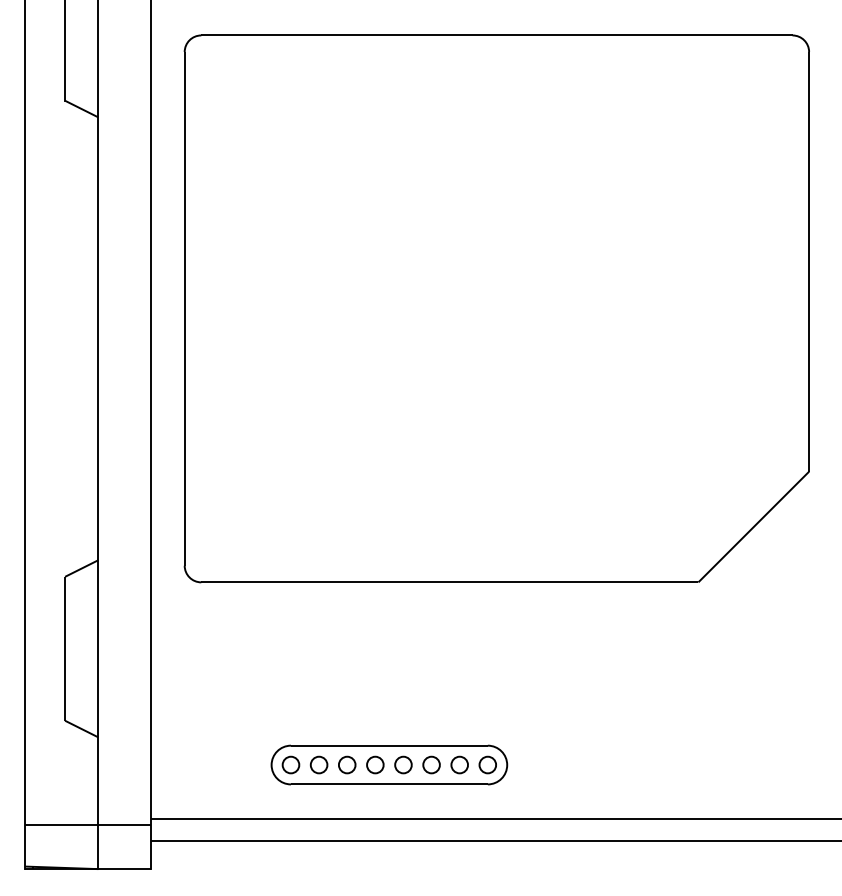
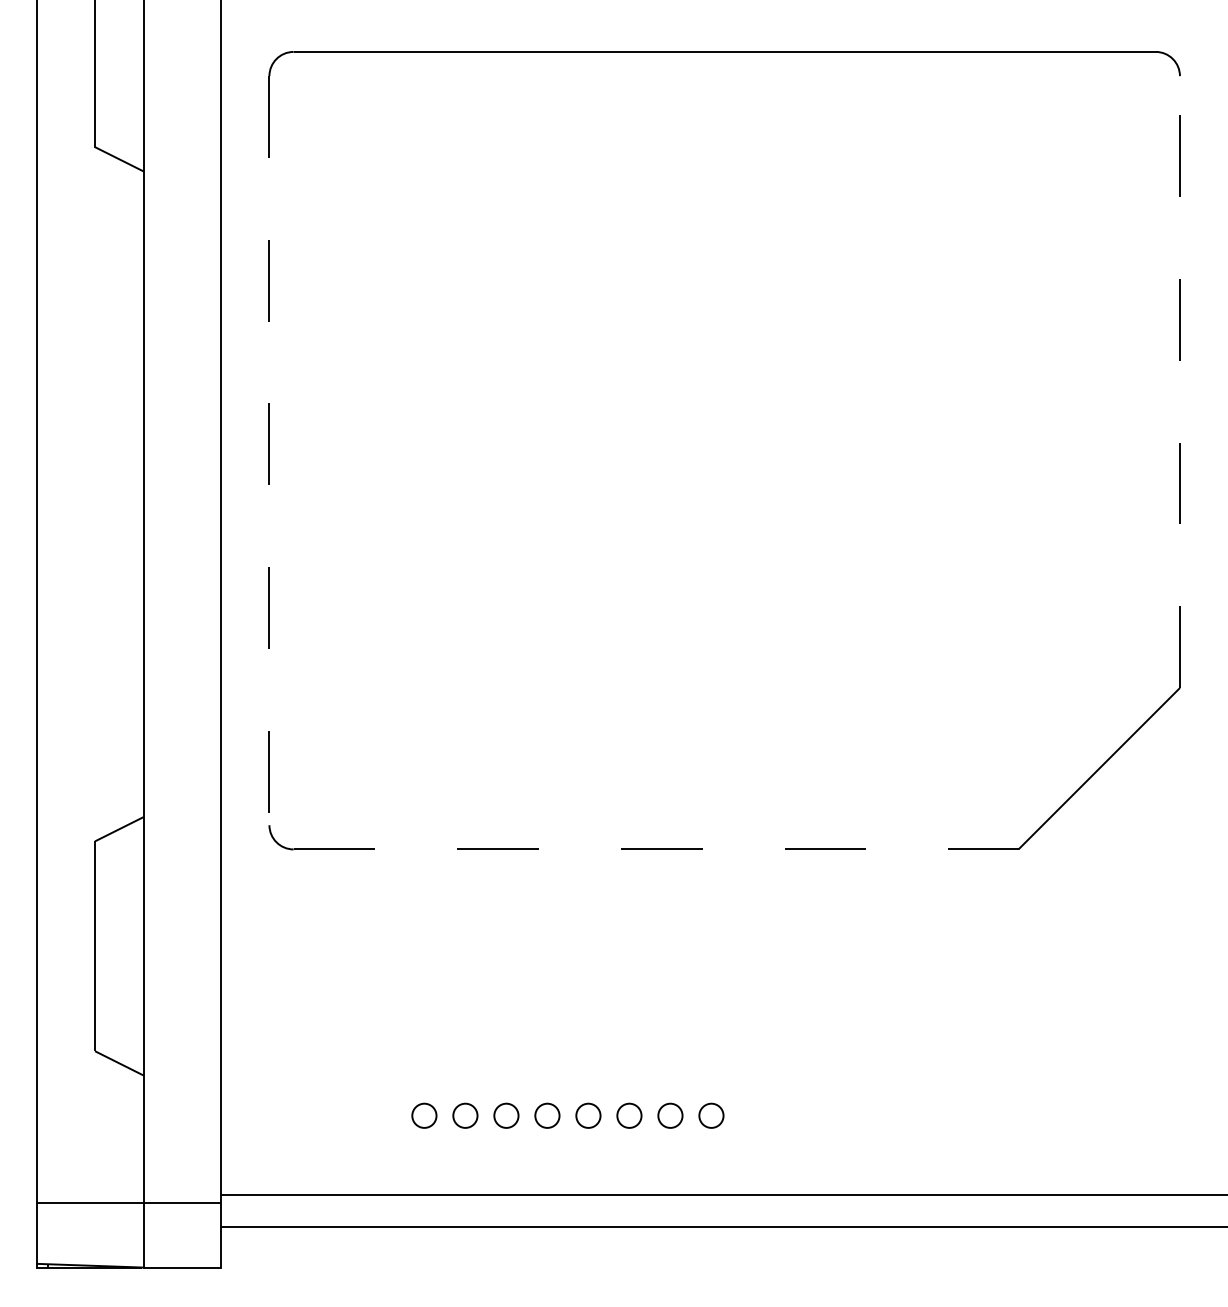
line: (809, 261) -> (1180, 381), solid -> dashed
line: (184, 308) -> (269, 450), solid -> dashed
line: (449, 582) -> (655, 849), solid -> dashed
part: (389, 764) -> (568, 1115), removed

